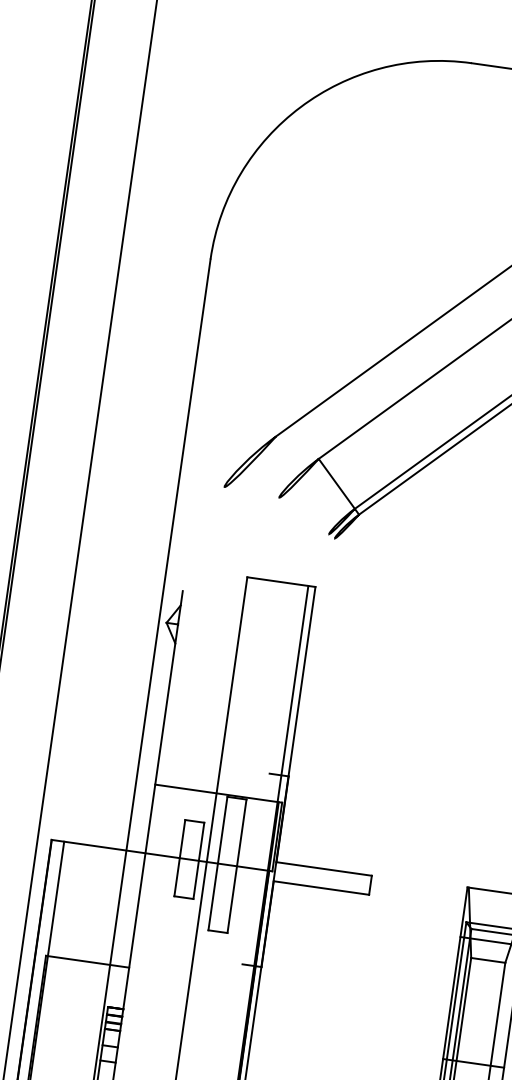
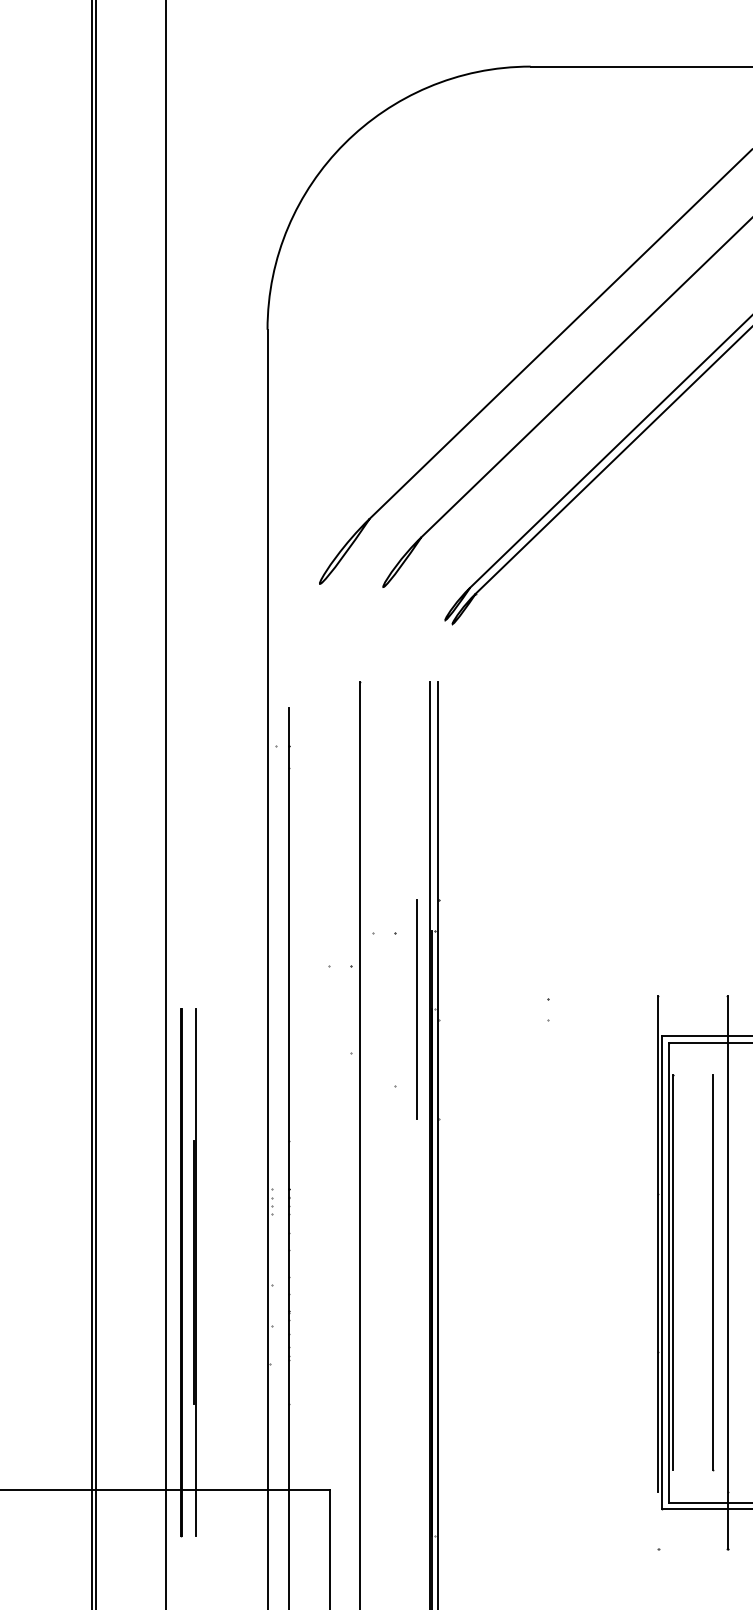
line: (255, 869) -> (416, 1009), added

